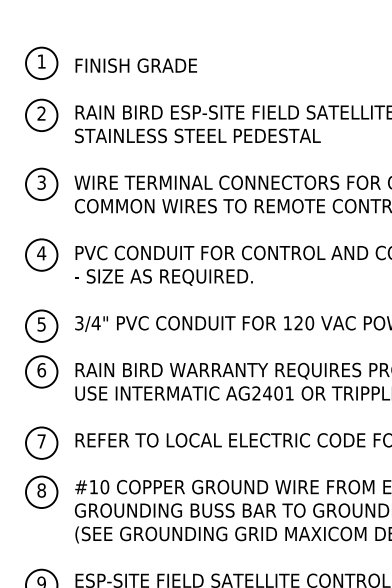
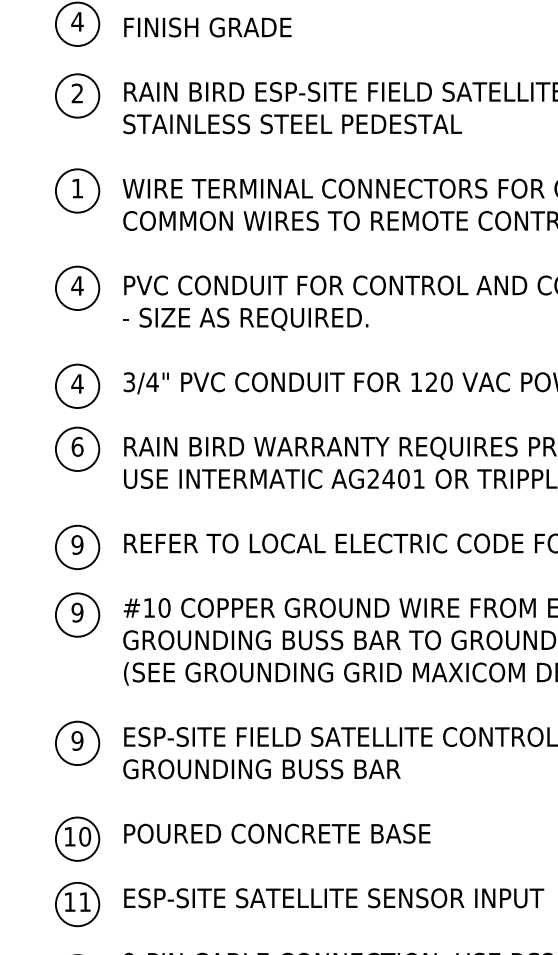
text: (41, 61) -> (77, 21), 1 -> 4
text: (41, 182) -> (77, 188), 3 -> 1
text: (41, 324) -> (77, 383), 5 -> 4
text: (41, 441) -> (77, 544), 7 -> 9
text: (41, 490) -> (77, 612), 8 -> 9

